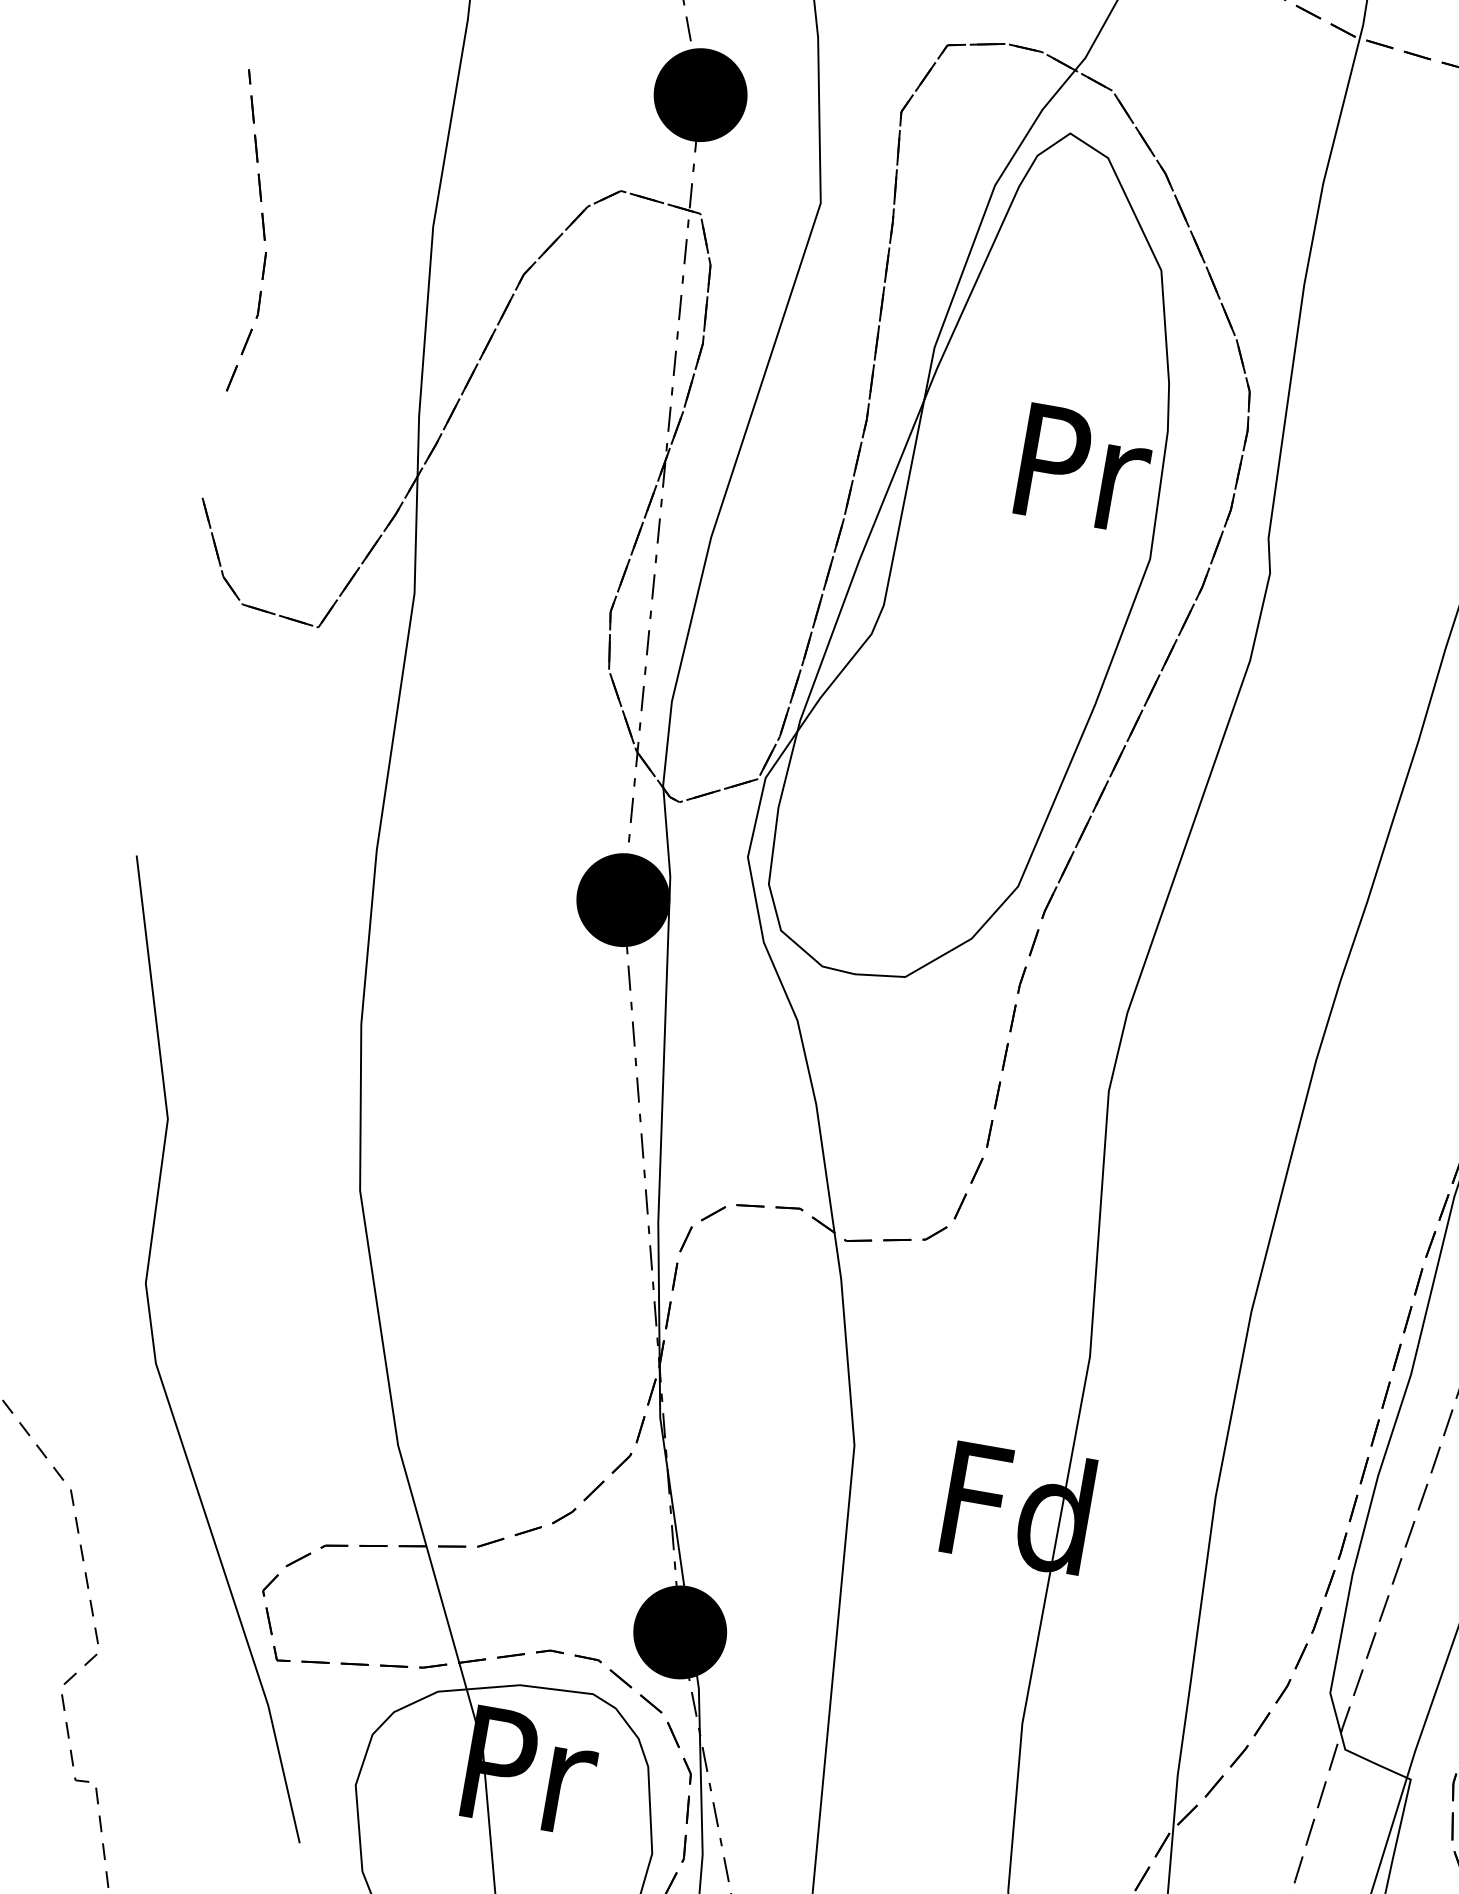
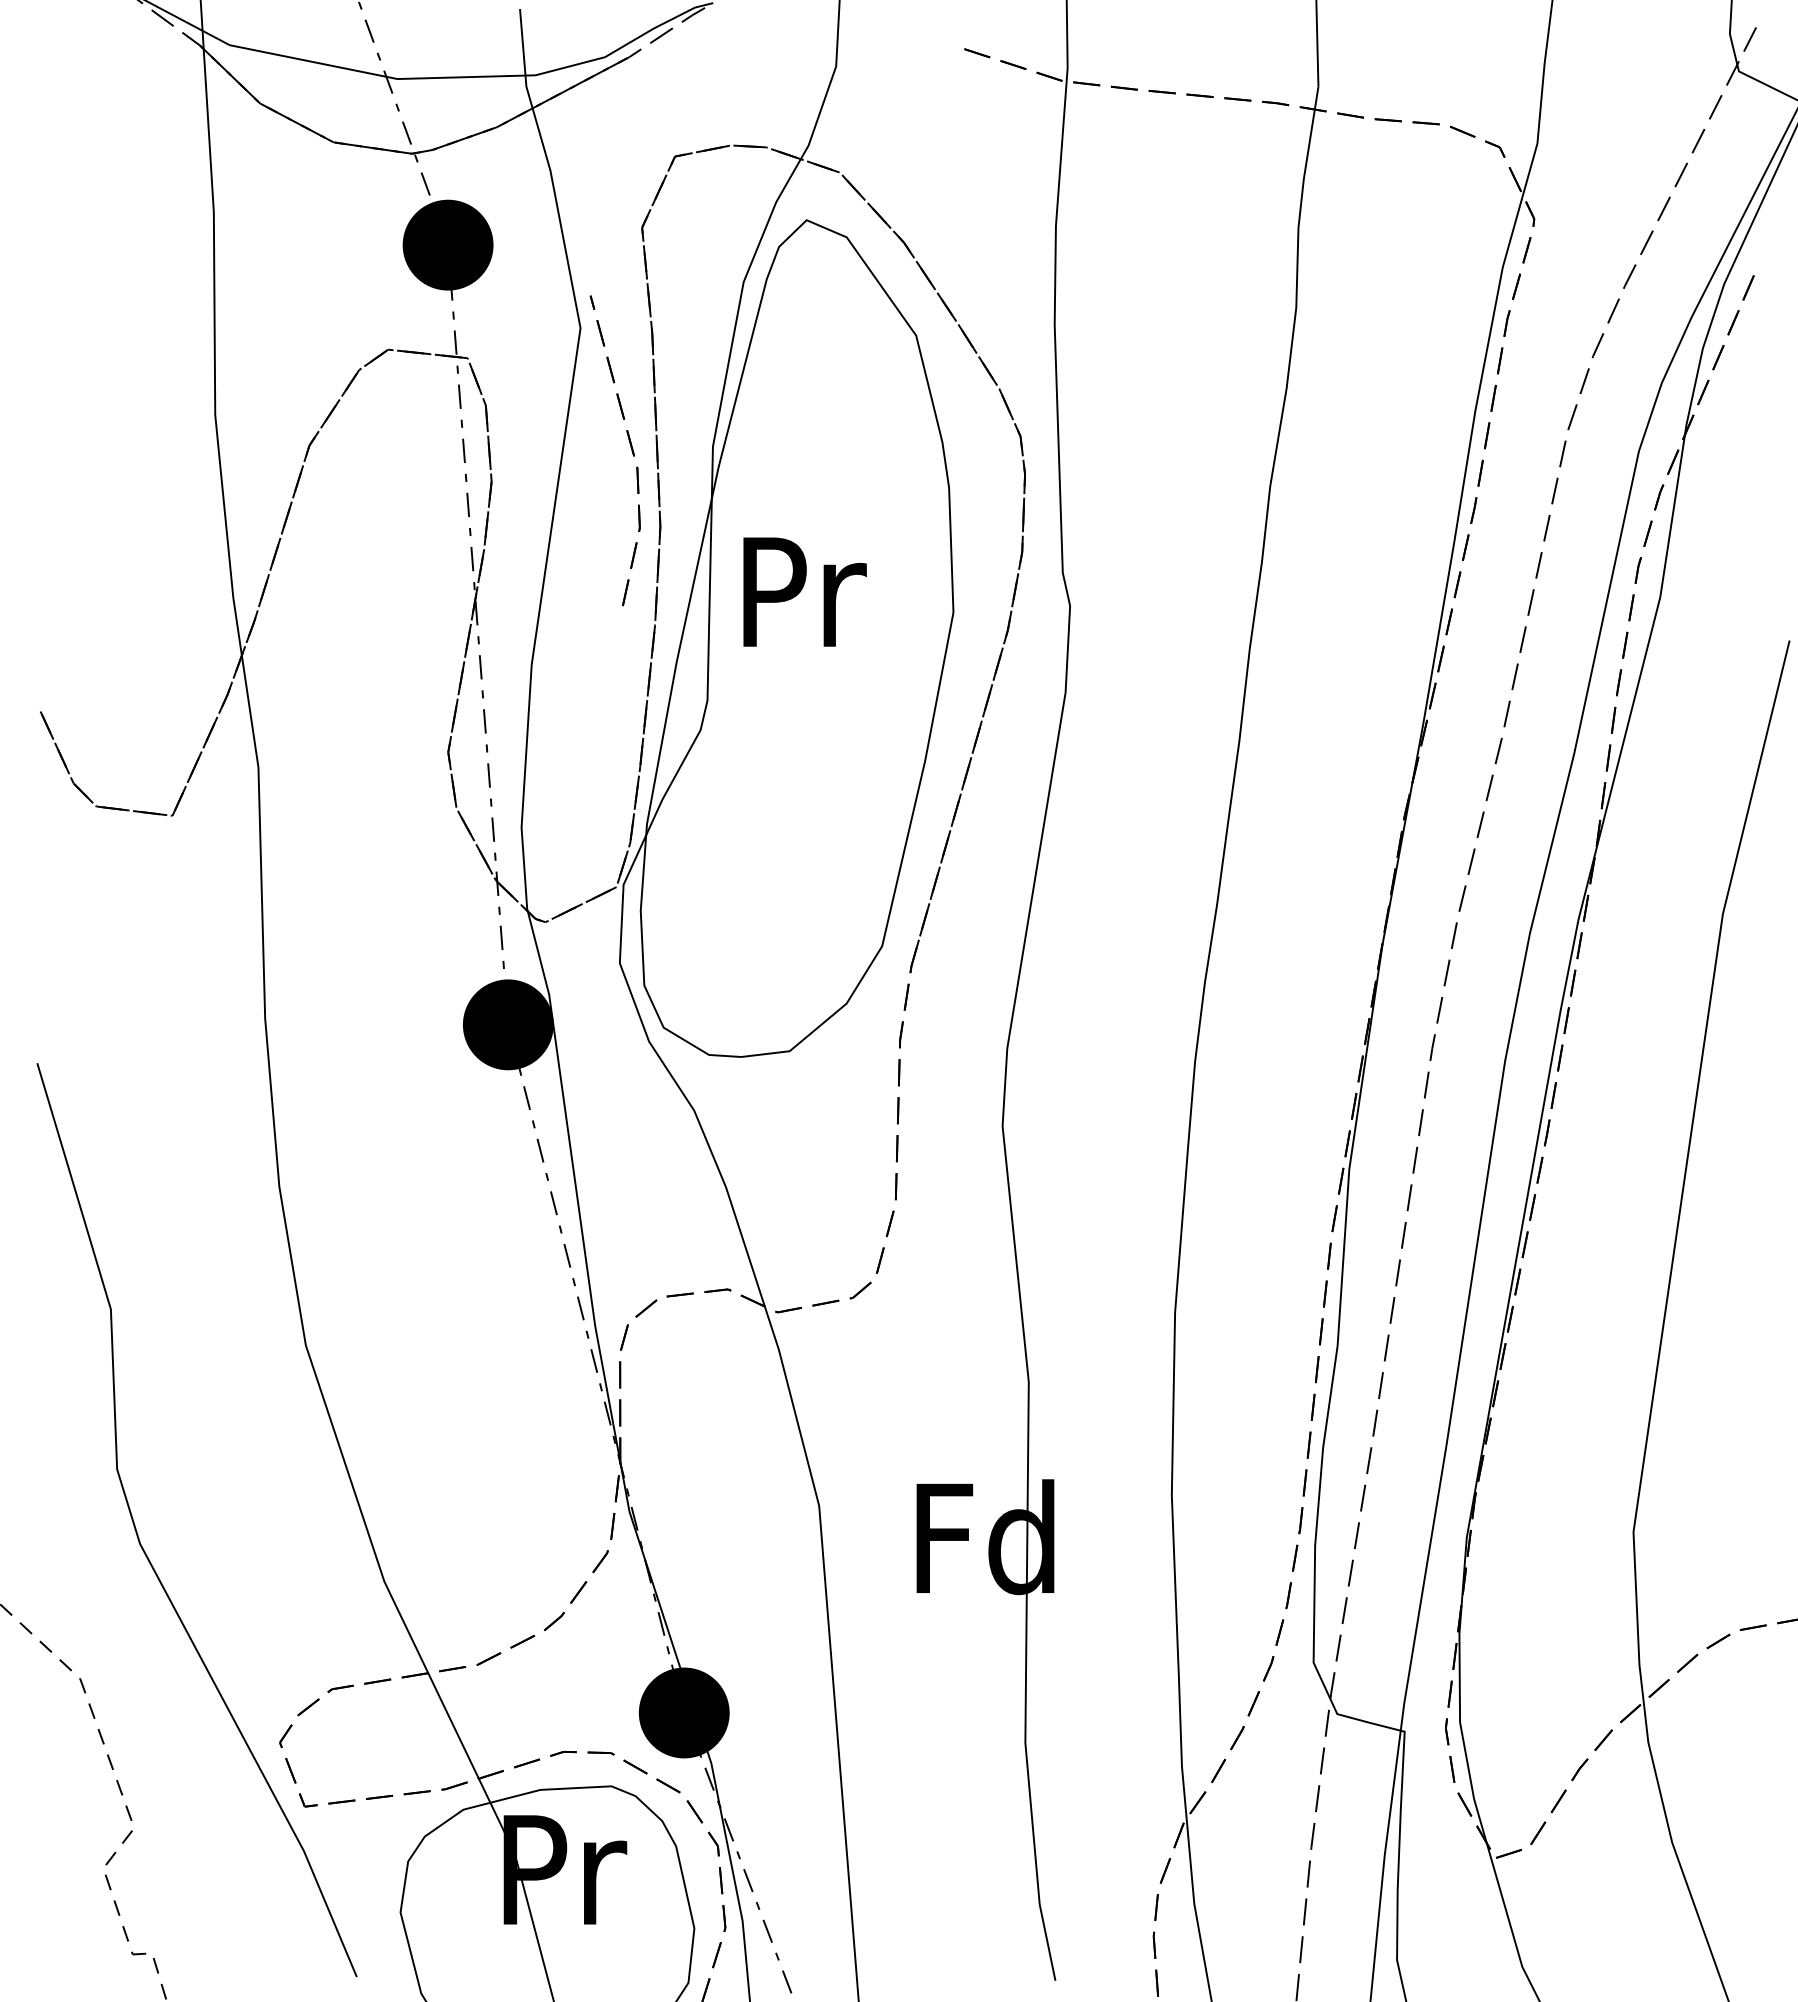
part: (262, 231) -> (630, 447), moved
text: (1084, 467) -> (804, 591), moved

